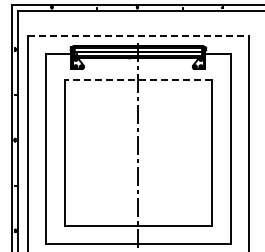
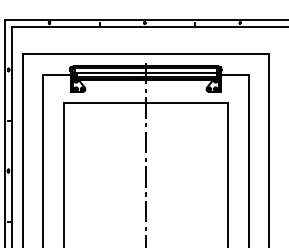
line: (138, 35) -> (146, 54), dashed -> solid
line: (138, 79) -> (146, 103), dashed -> solid

